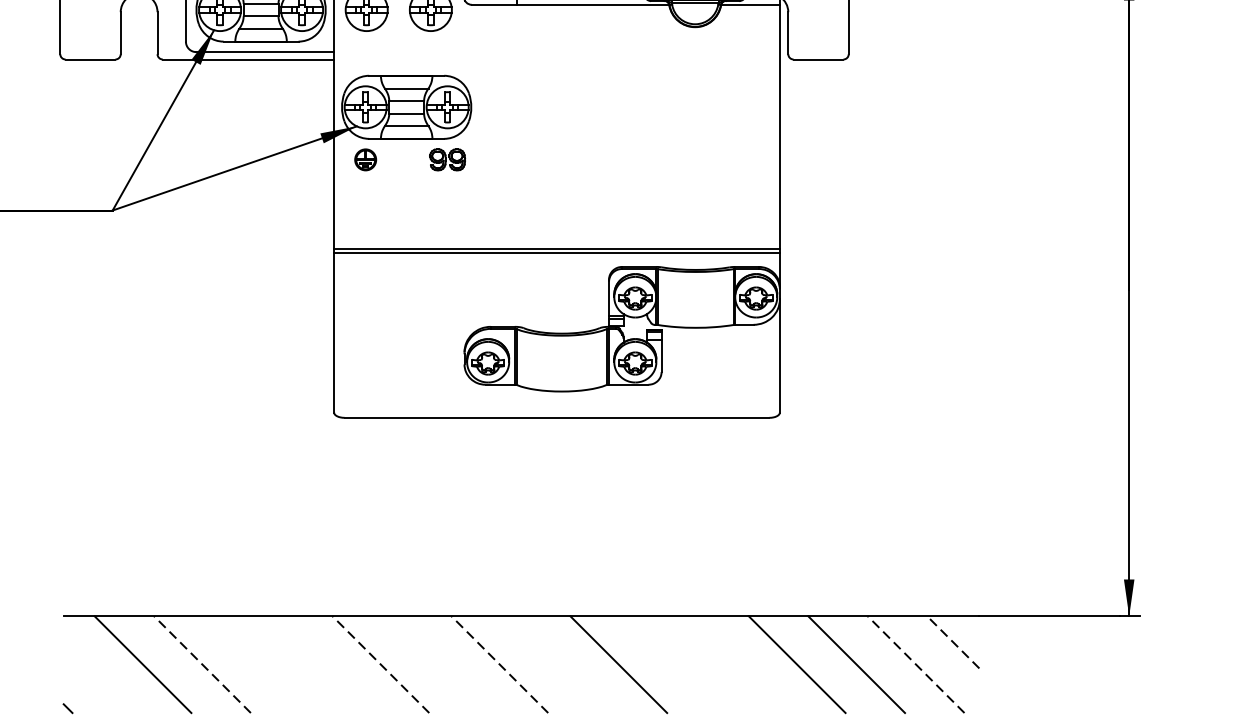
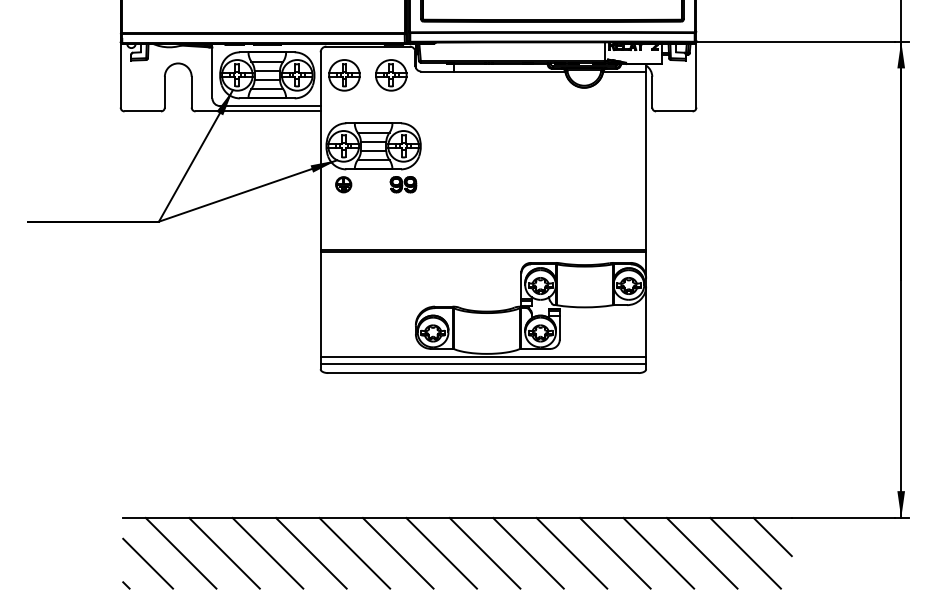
line: (557, 395) -> (483, 356), added
line: (557, 404) -> (483, 363), added
line: (952, 642) -> (772, 537), dashed -> solid
line: (202, 664) -> (224, 553), dashed -> solid
line: (261, 664) -> (267, 553), added
line: (321, 664) -> (311, 553), added
line: (380, 664) -> (354, 553), dashed -> solid
line: (439, 664) -> (397, 553), added
line: (499, 664) -> (441, 553), dashed -> solid
line: (558, 664) -> (484, 553), added
line: (677, 664) -> (571, 553), added
line: (737, 664) -> (615, 553), added
line: (915, 664) -> (745, 553), dashed -> solid
line: (98, 678) -> (148, 563), added

